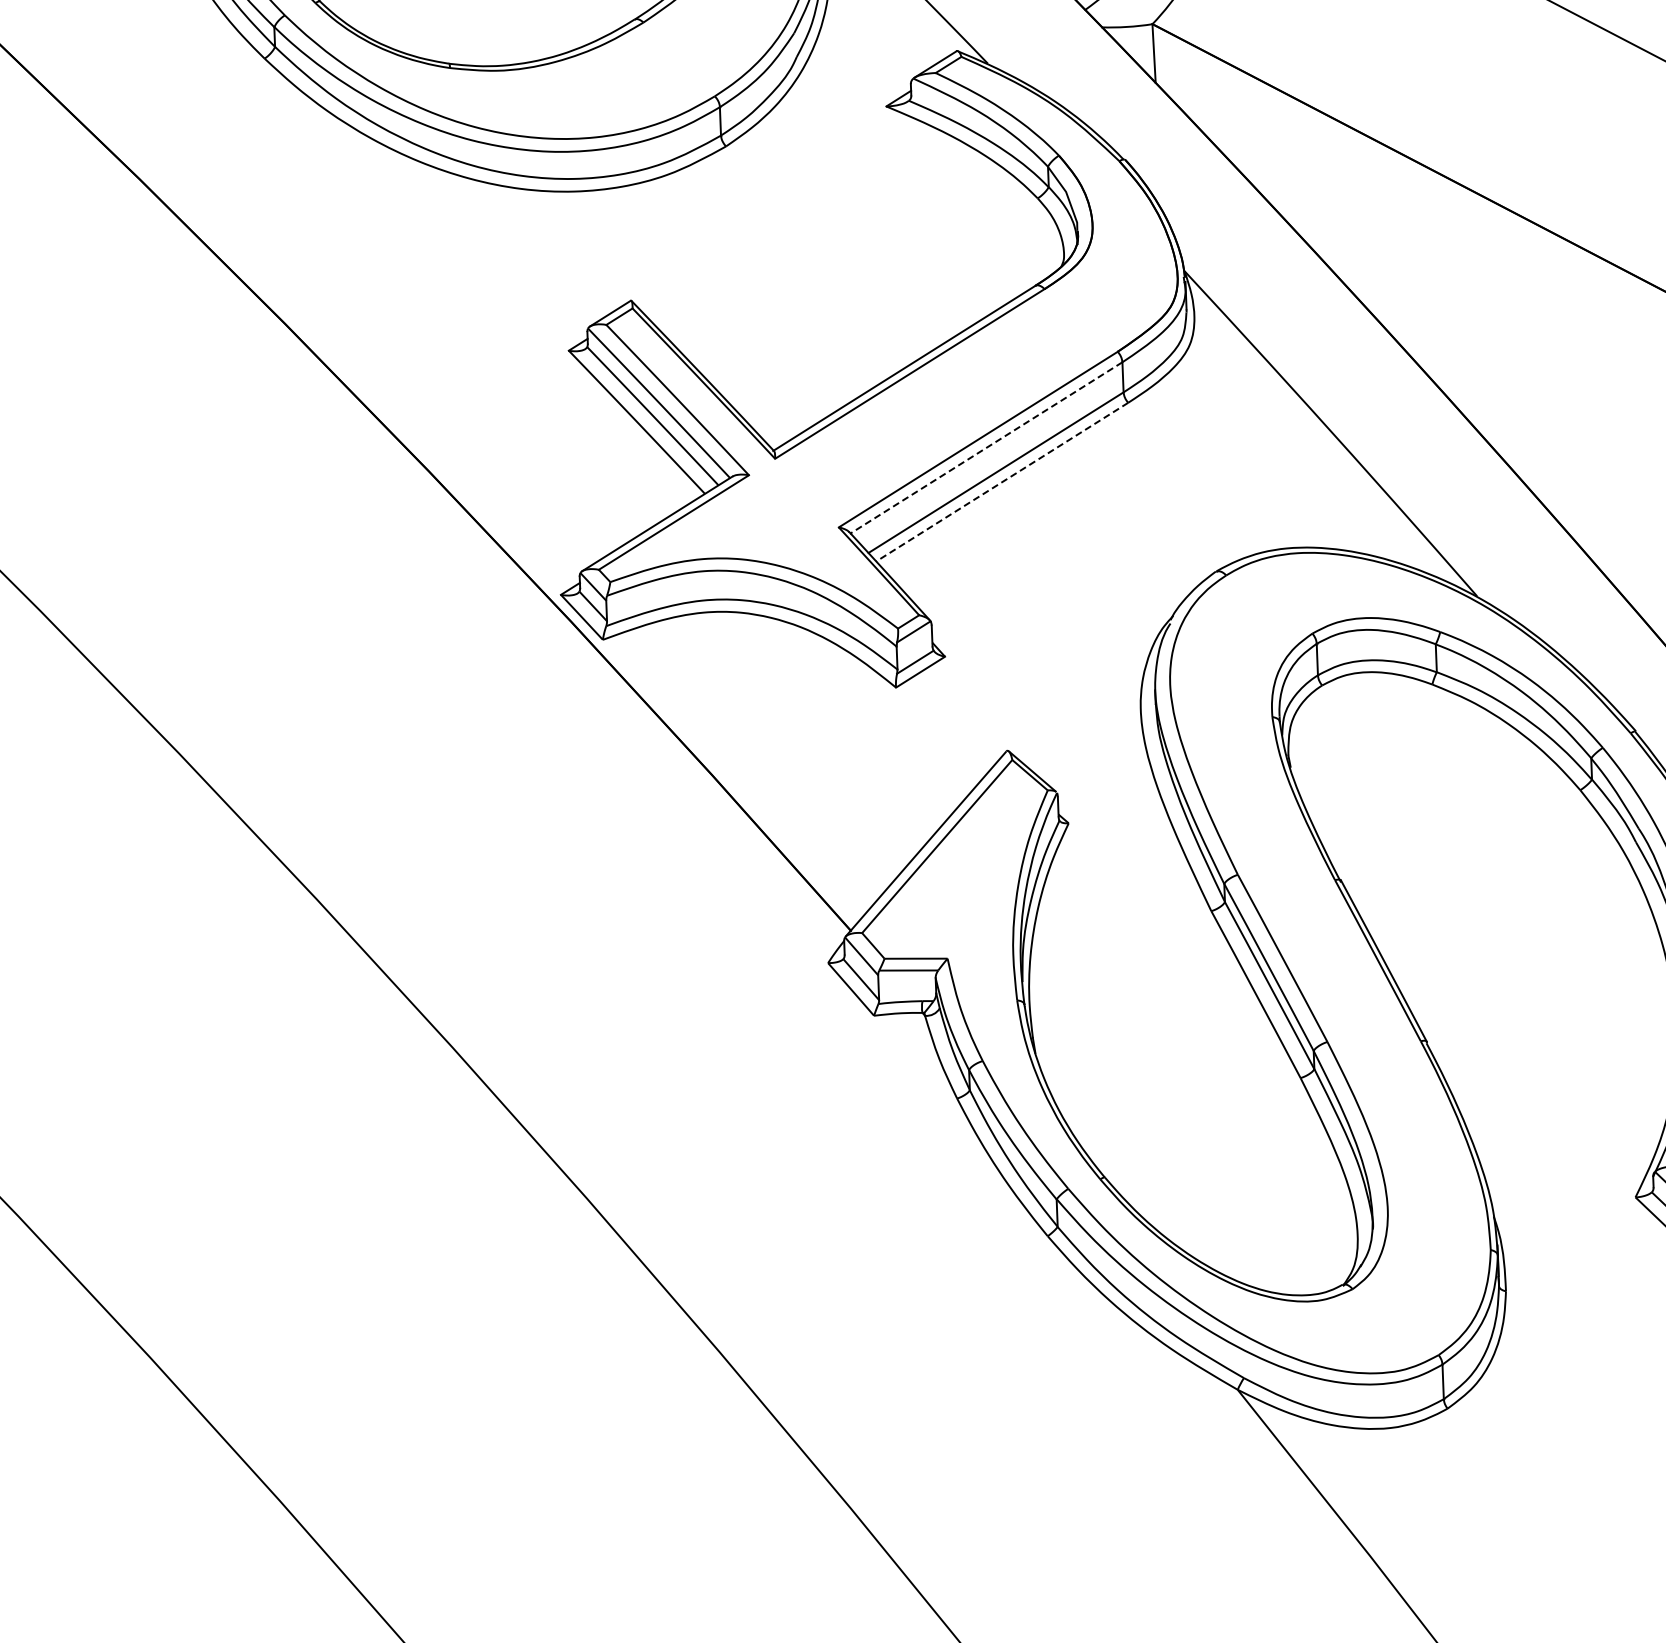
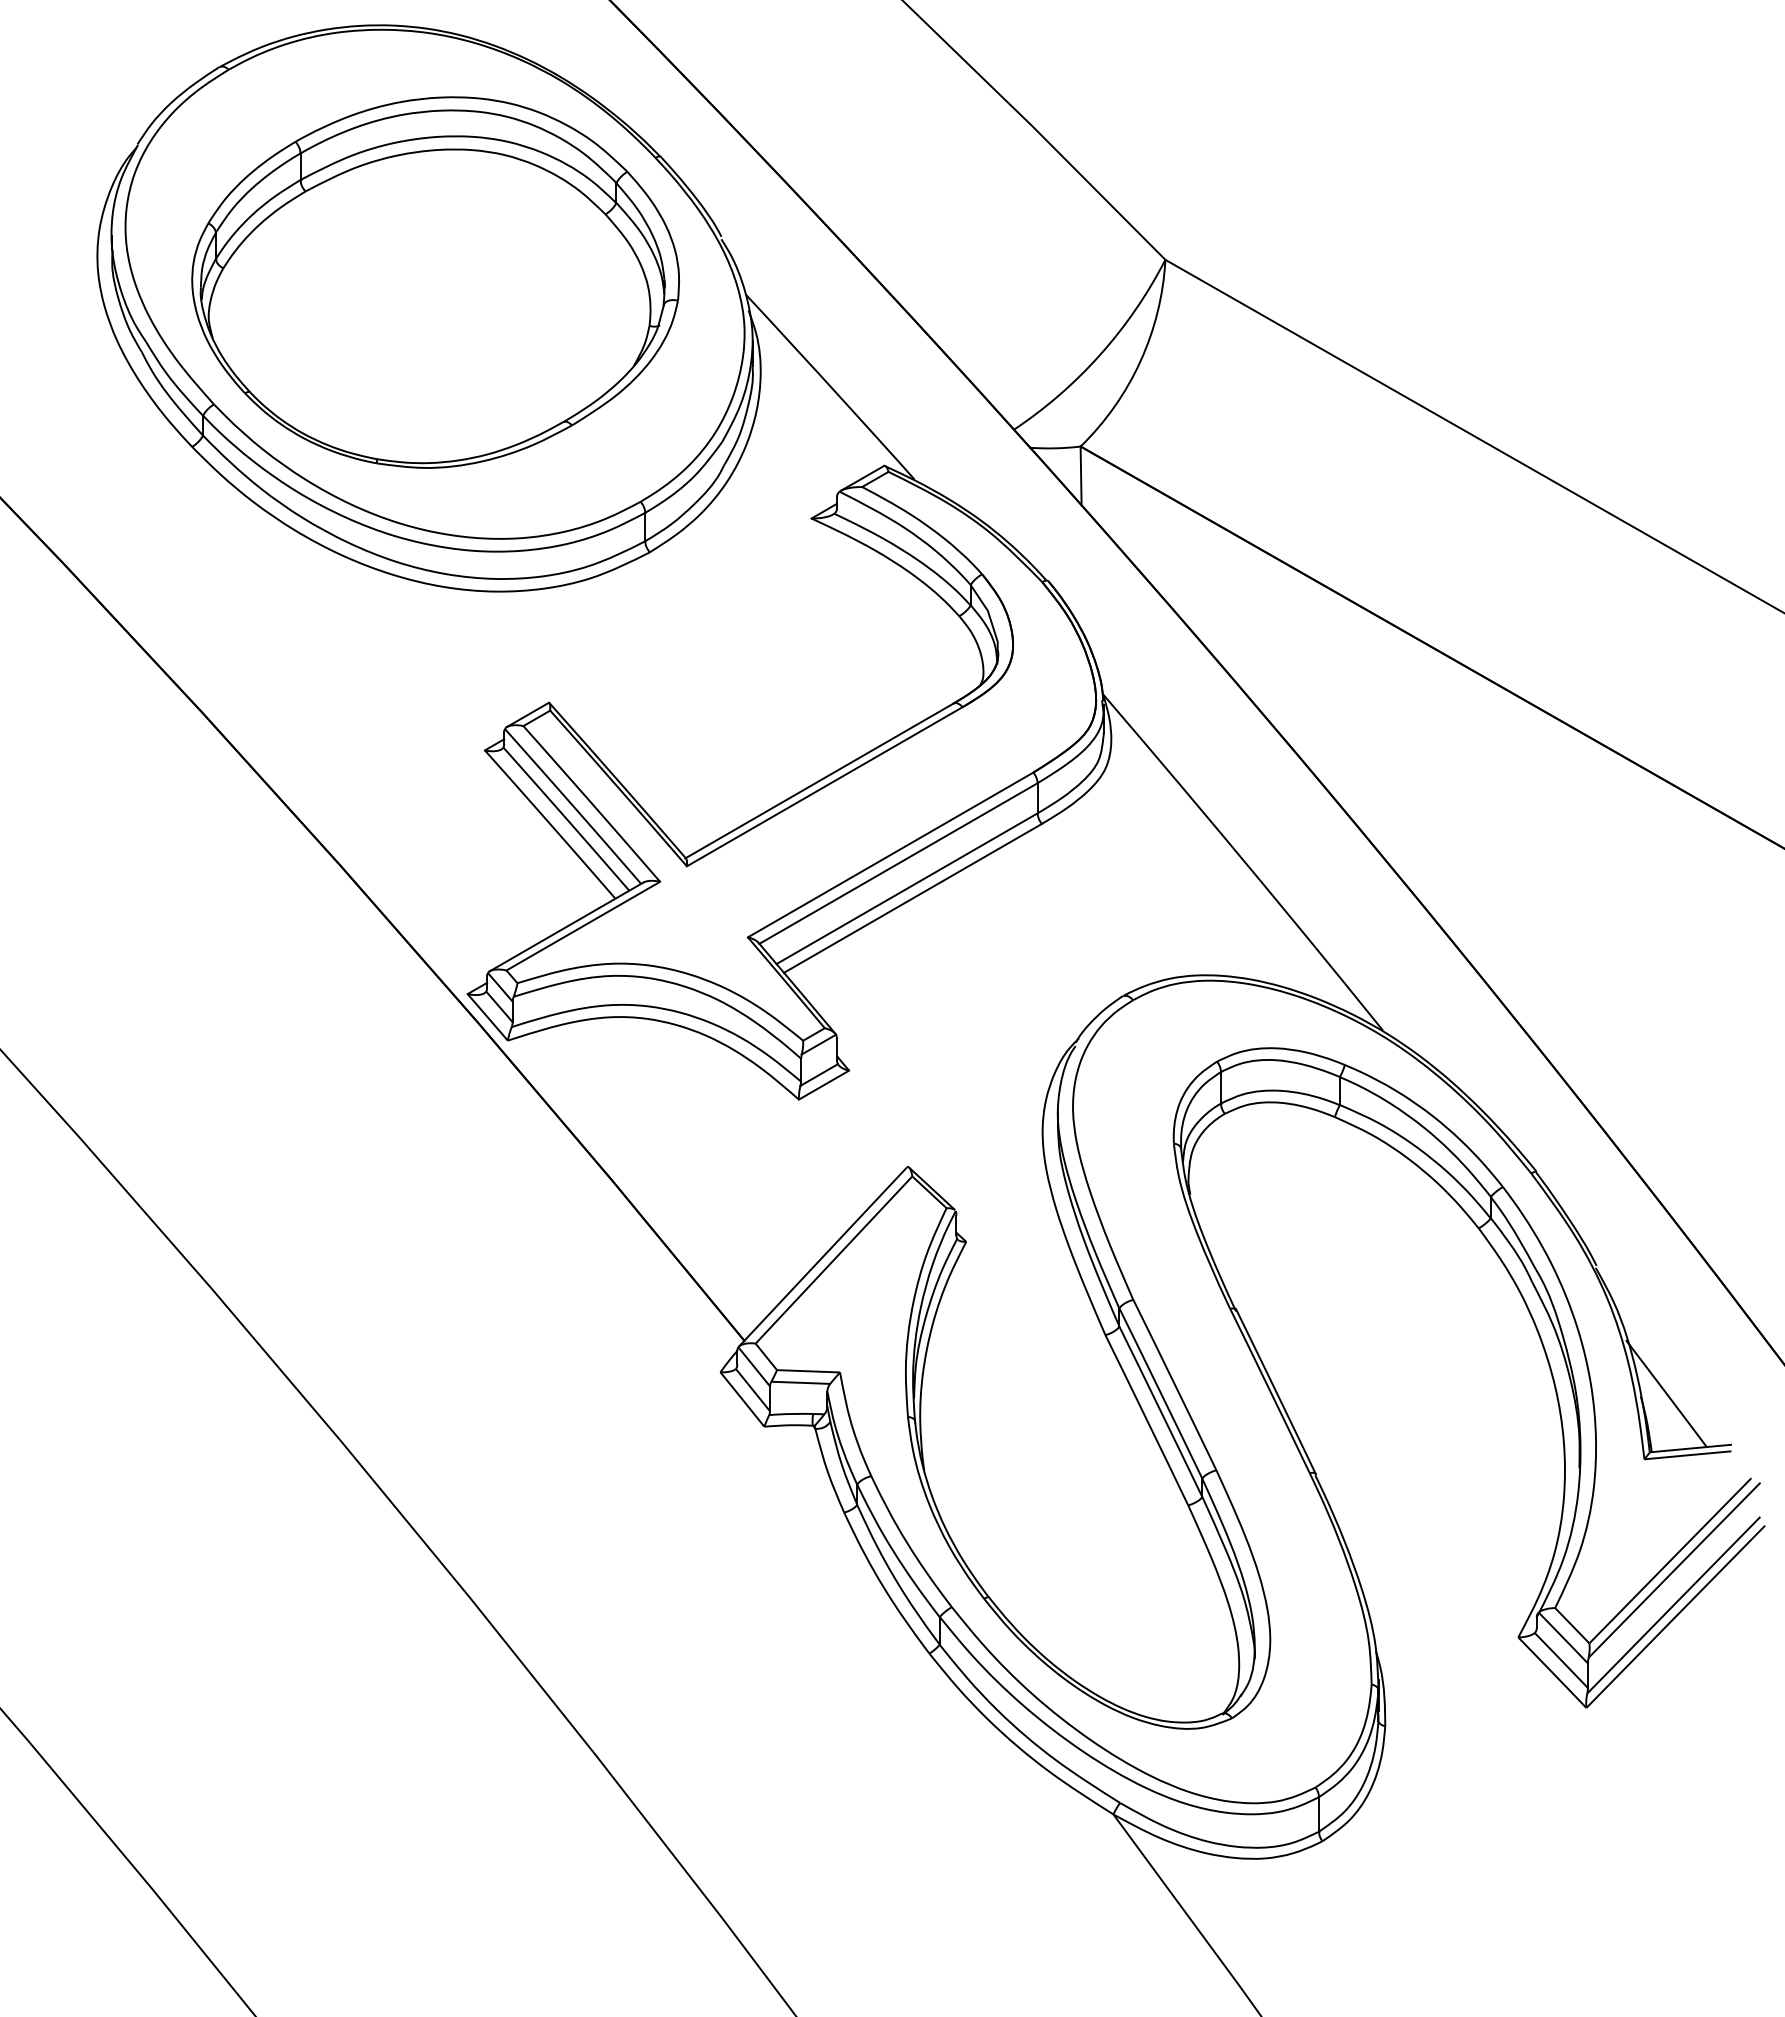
line: (986, 447) -> (898, 863), dashed -> solid
line: (1001, 482) -> (912, 898), dashed -> solid

